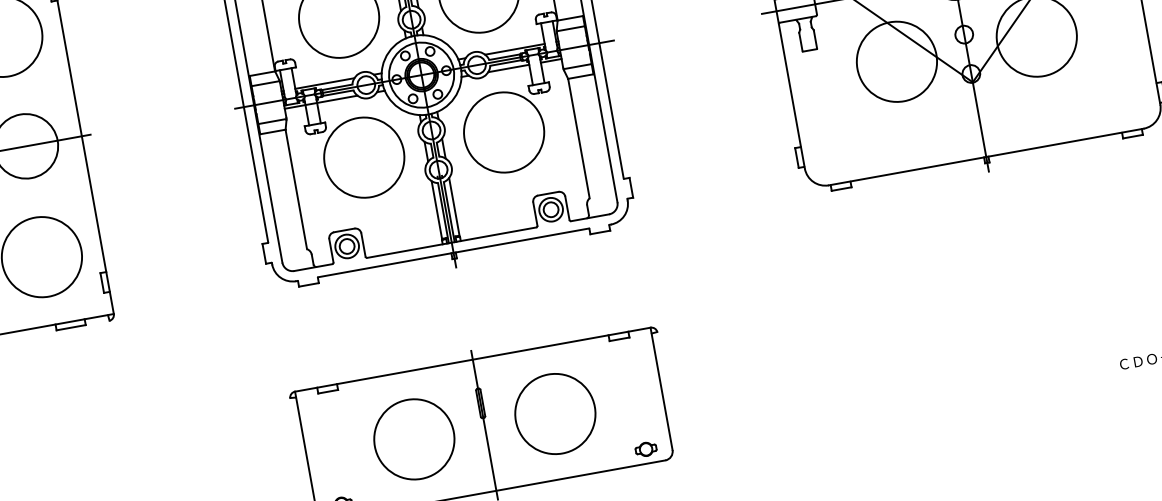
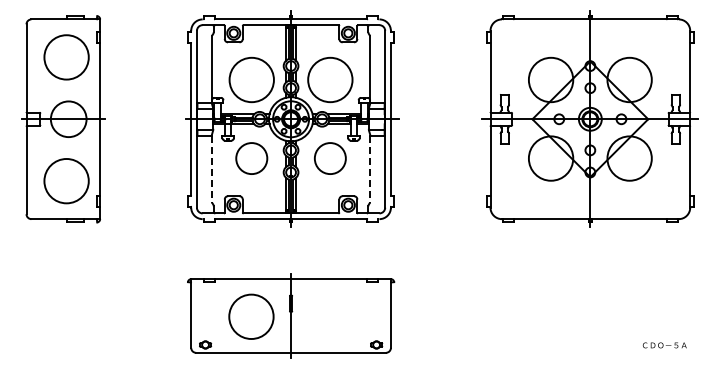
circle: (504, 132) -> (330, 158), size x0.7
line: (579, 139) -> (370, 169), solid -> dashed
circle: (363, 157) -> (251, 158), size x0.7
line: (296, 189) -> (211, 169), solid -> dashed
circle: (554, 413) -> (330, 316), removed

